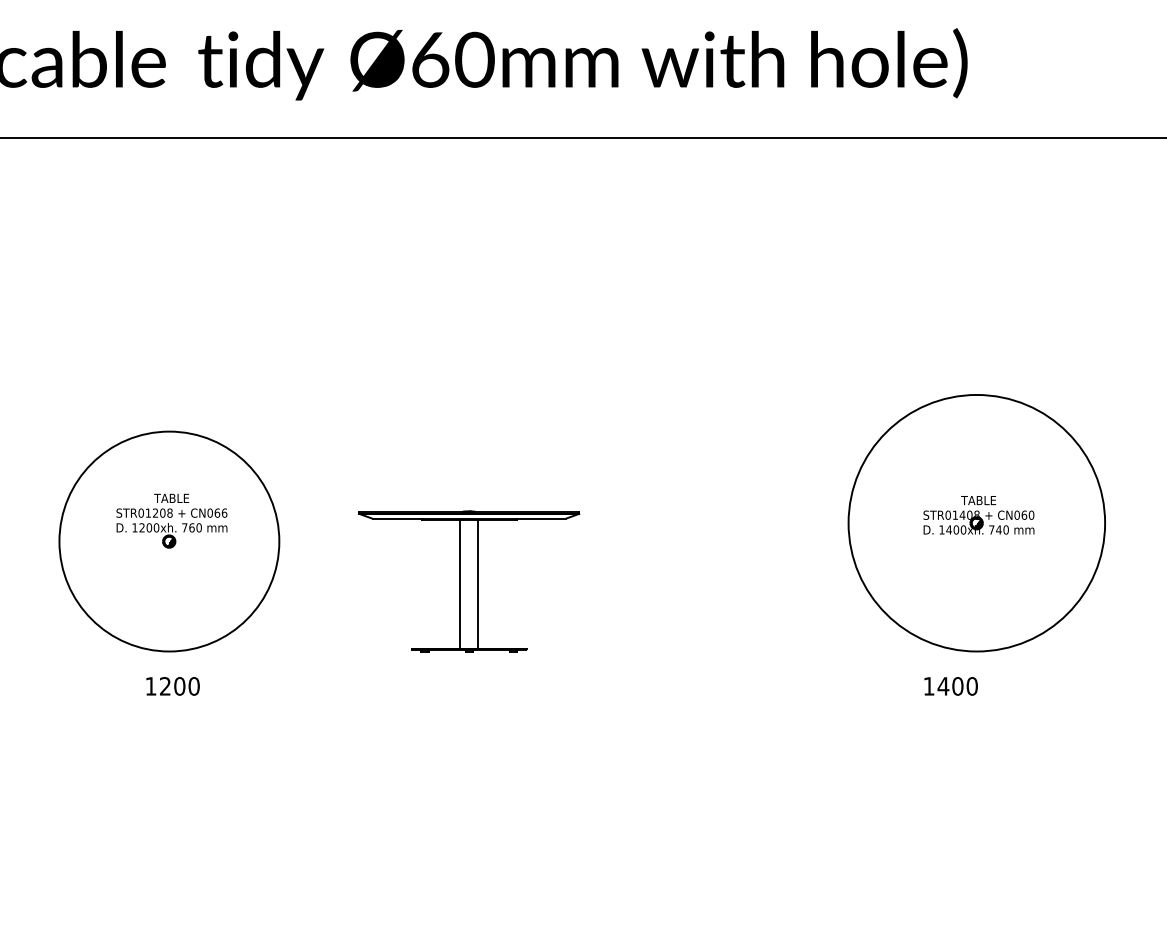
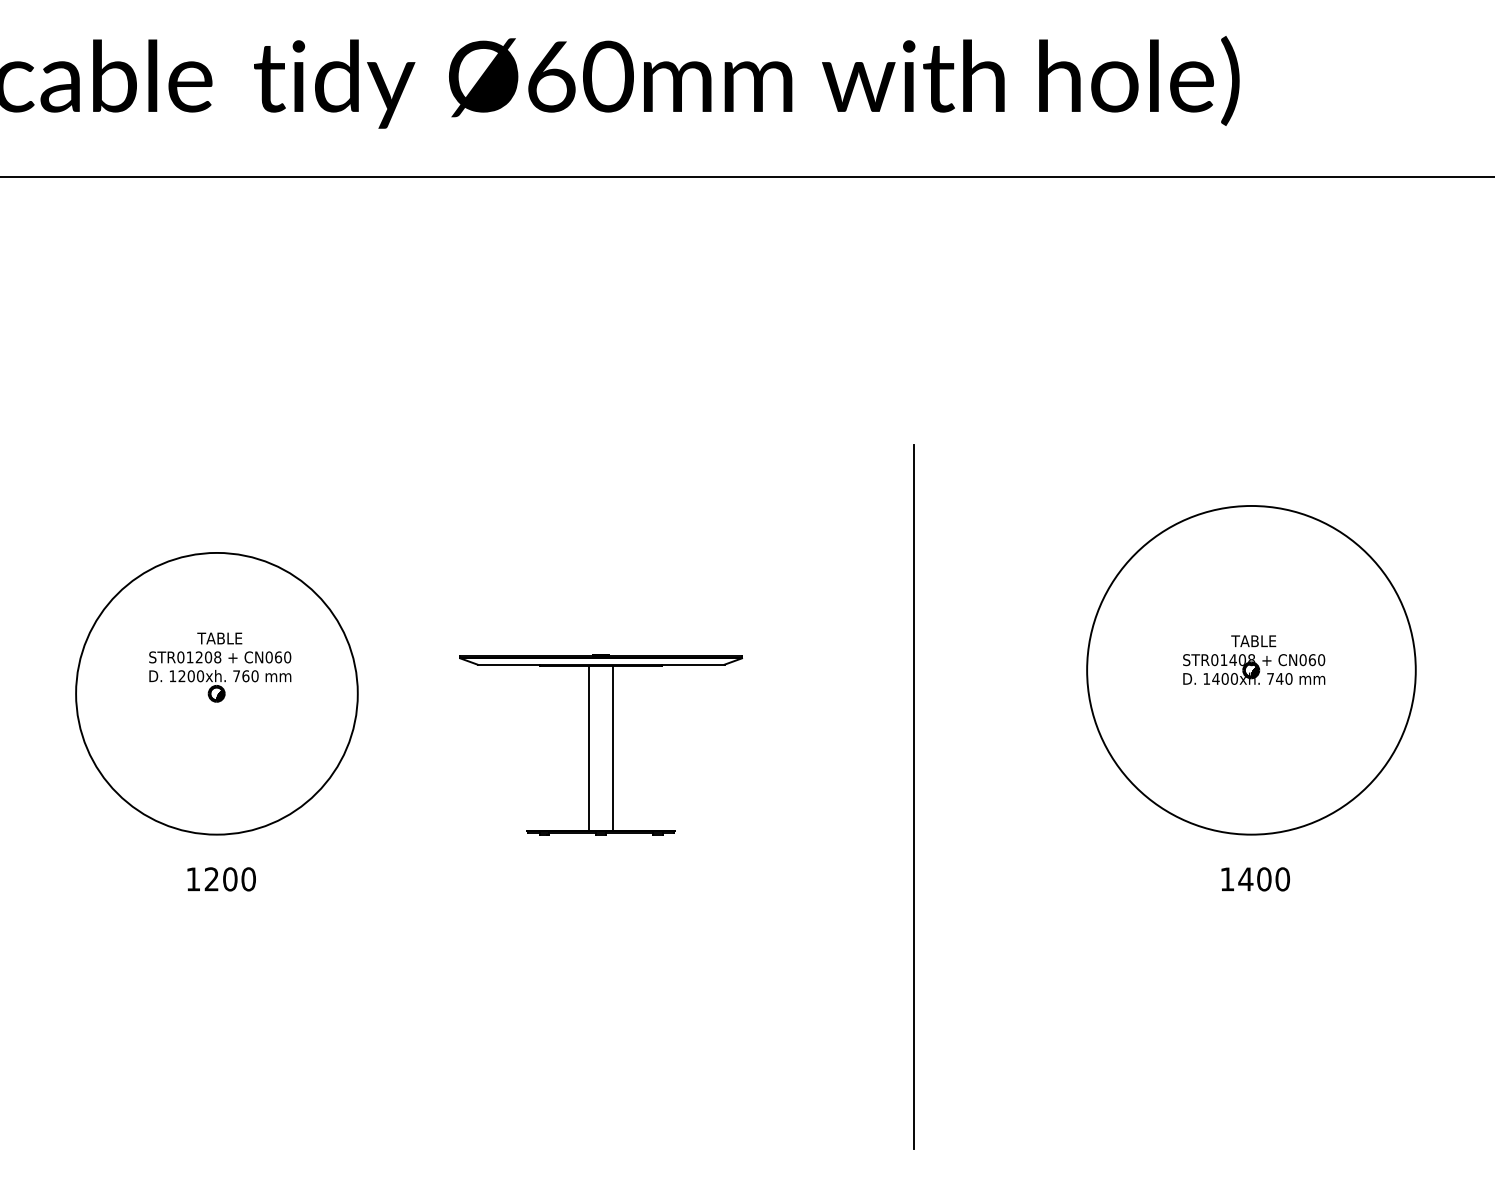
text: (224, 512) -> (287, 656), CN066 -> CN060
line: (713, 622) -> (914, 797), added
text: (950, 686) -> (1254, 879), moved

